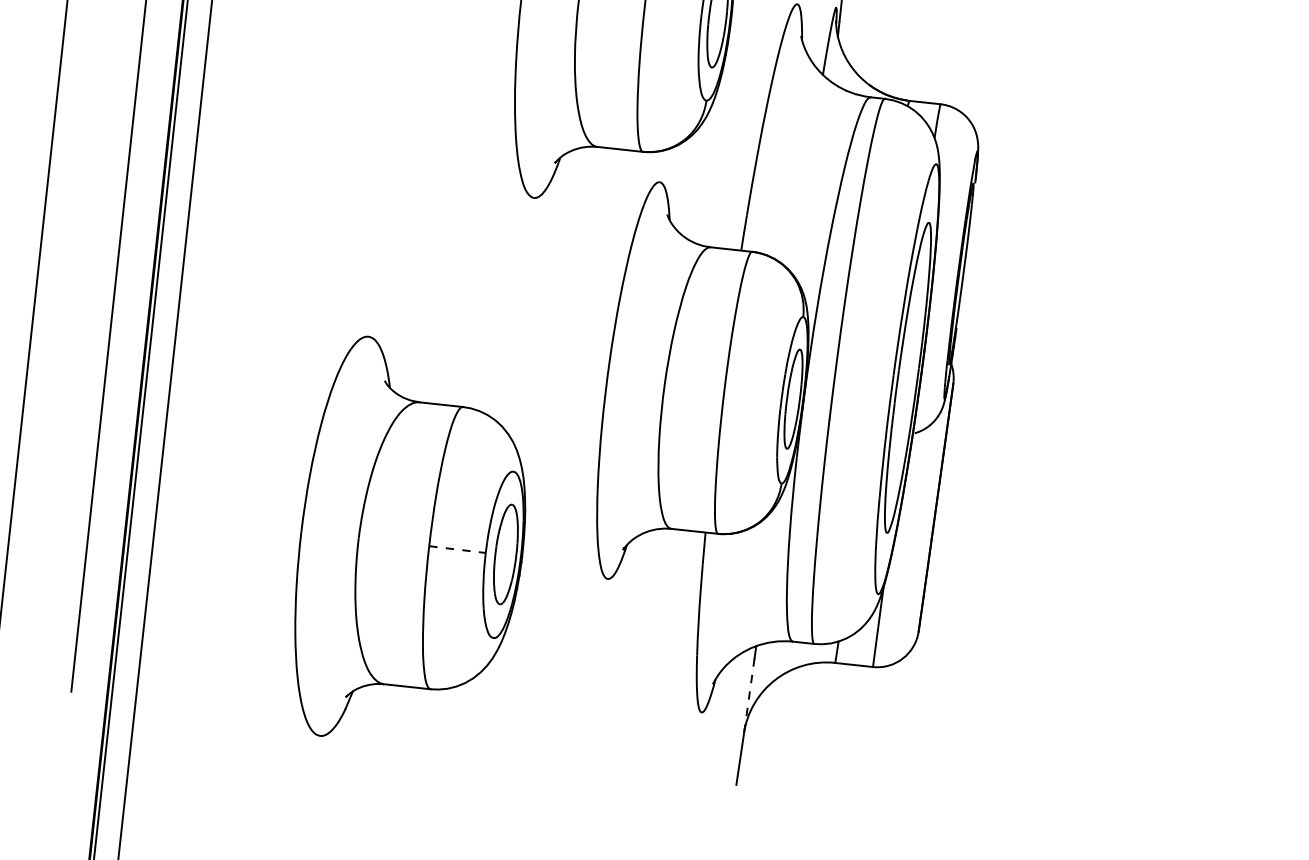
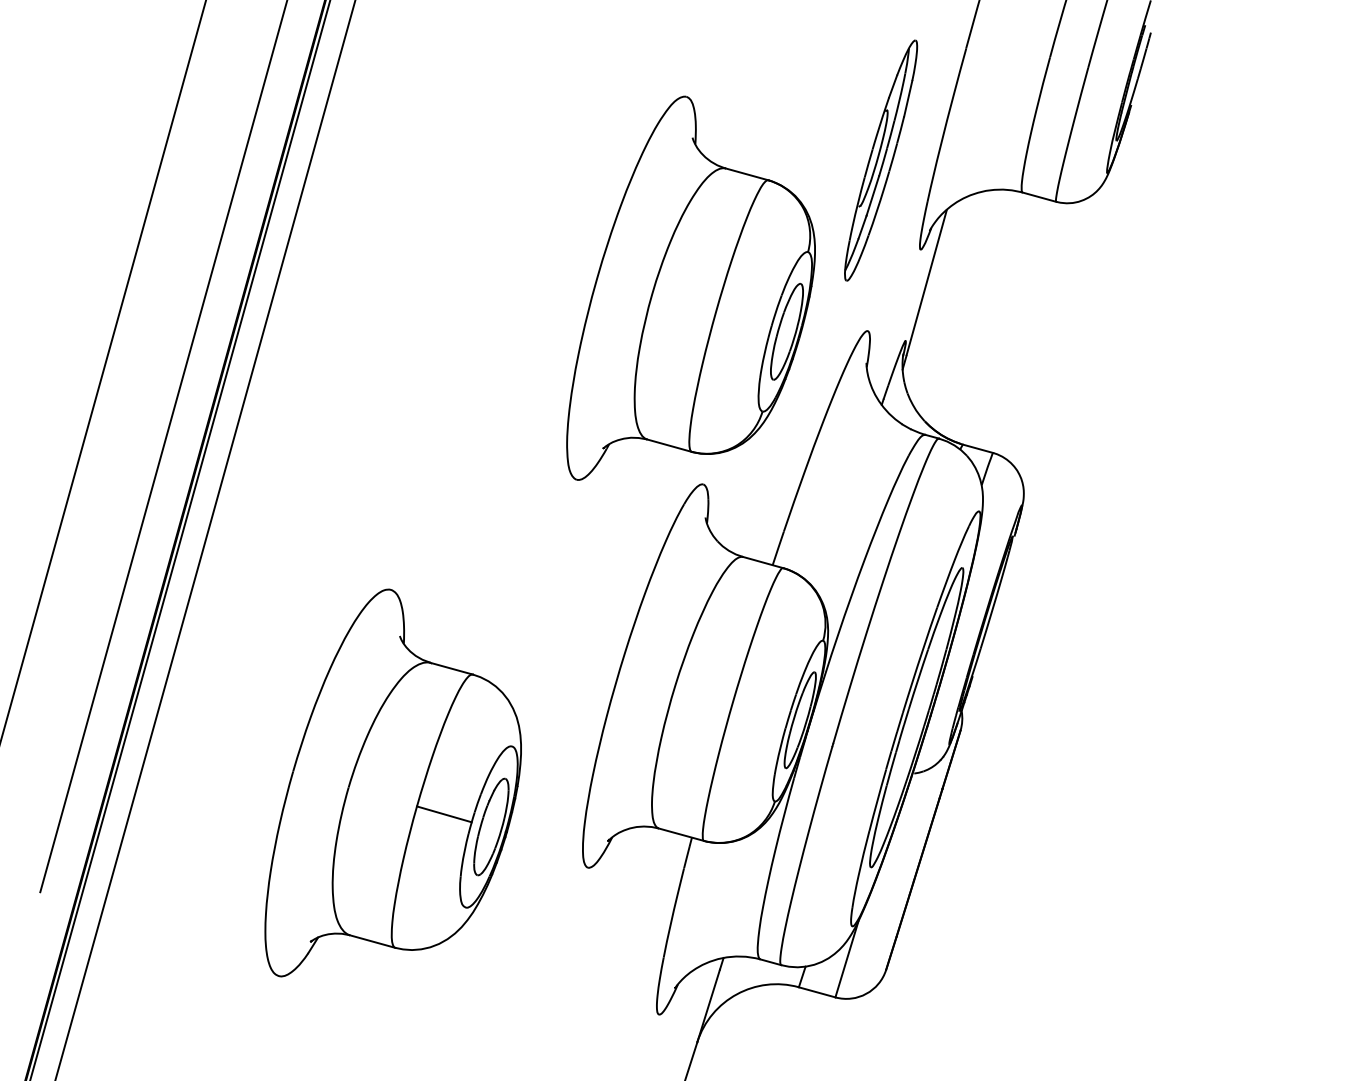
line: (457, 549) -> (444, 814), dashed -> solid
line: (749, 696) -> (708, 1006), dashed -> solid

